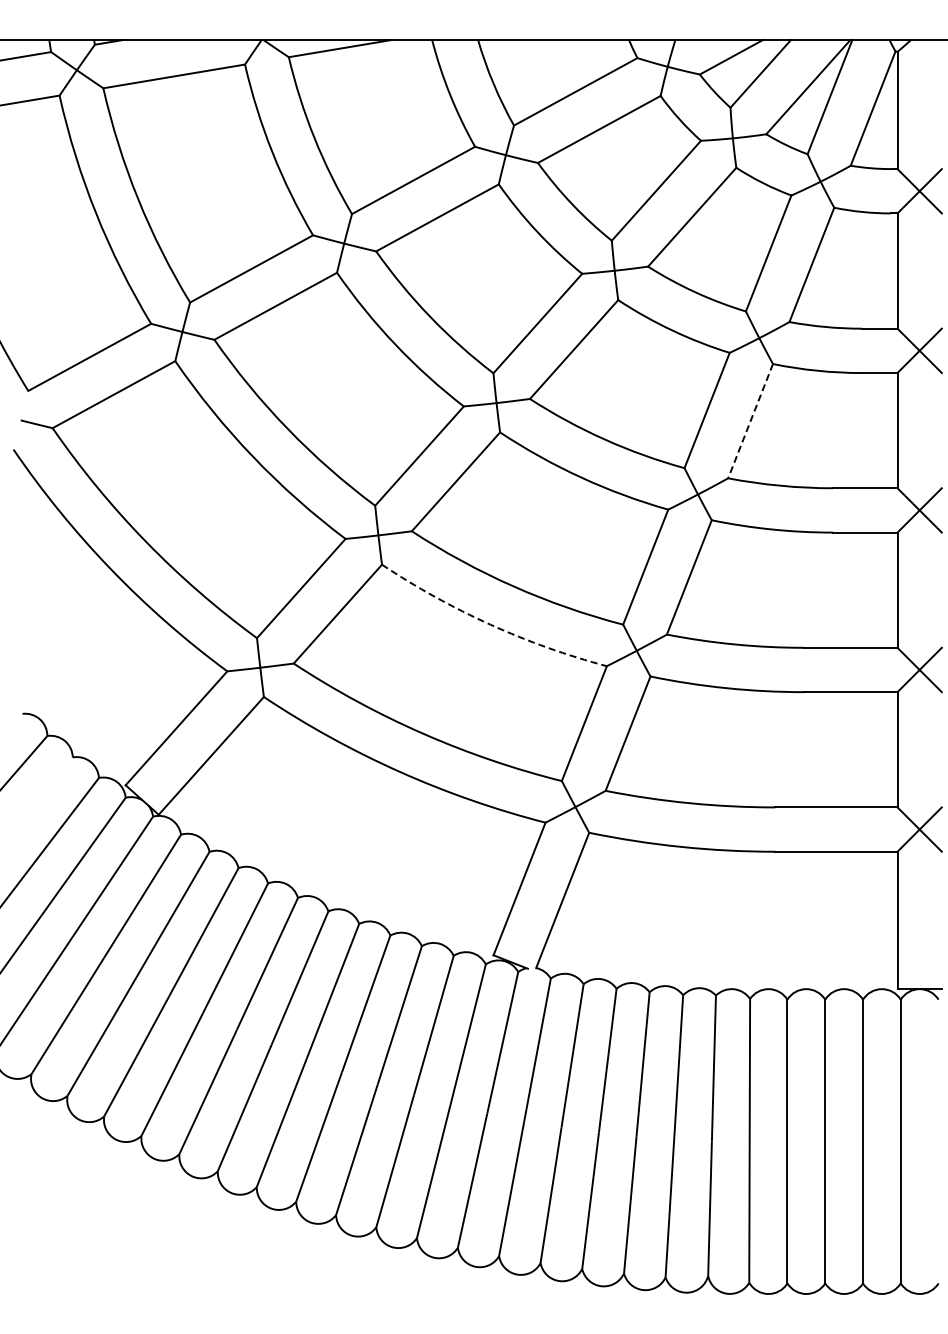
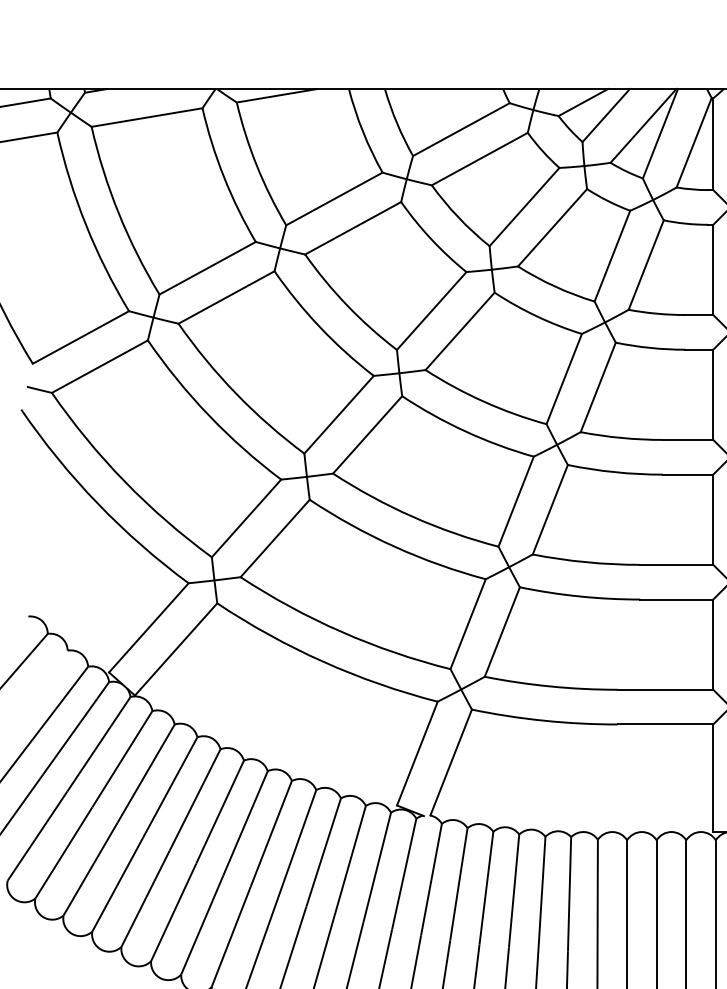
line: (750, 421) -> (598, 387), dashed -> solid
arc: (490, 624) -> (394, 546), dashed -> solid

